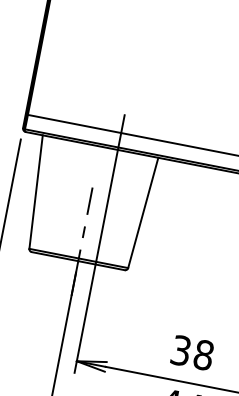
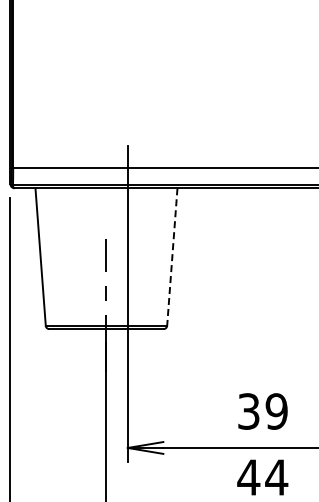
line: (143, 213) -> (172, 257), solid -> dashed
text: (203, 355) -> (276, 411), 38 -> 39

